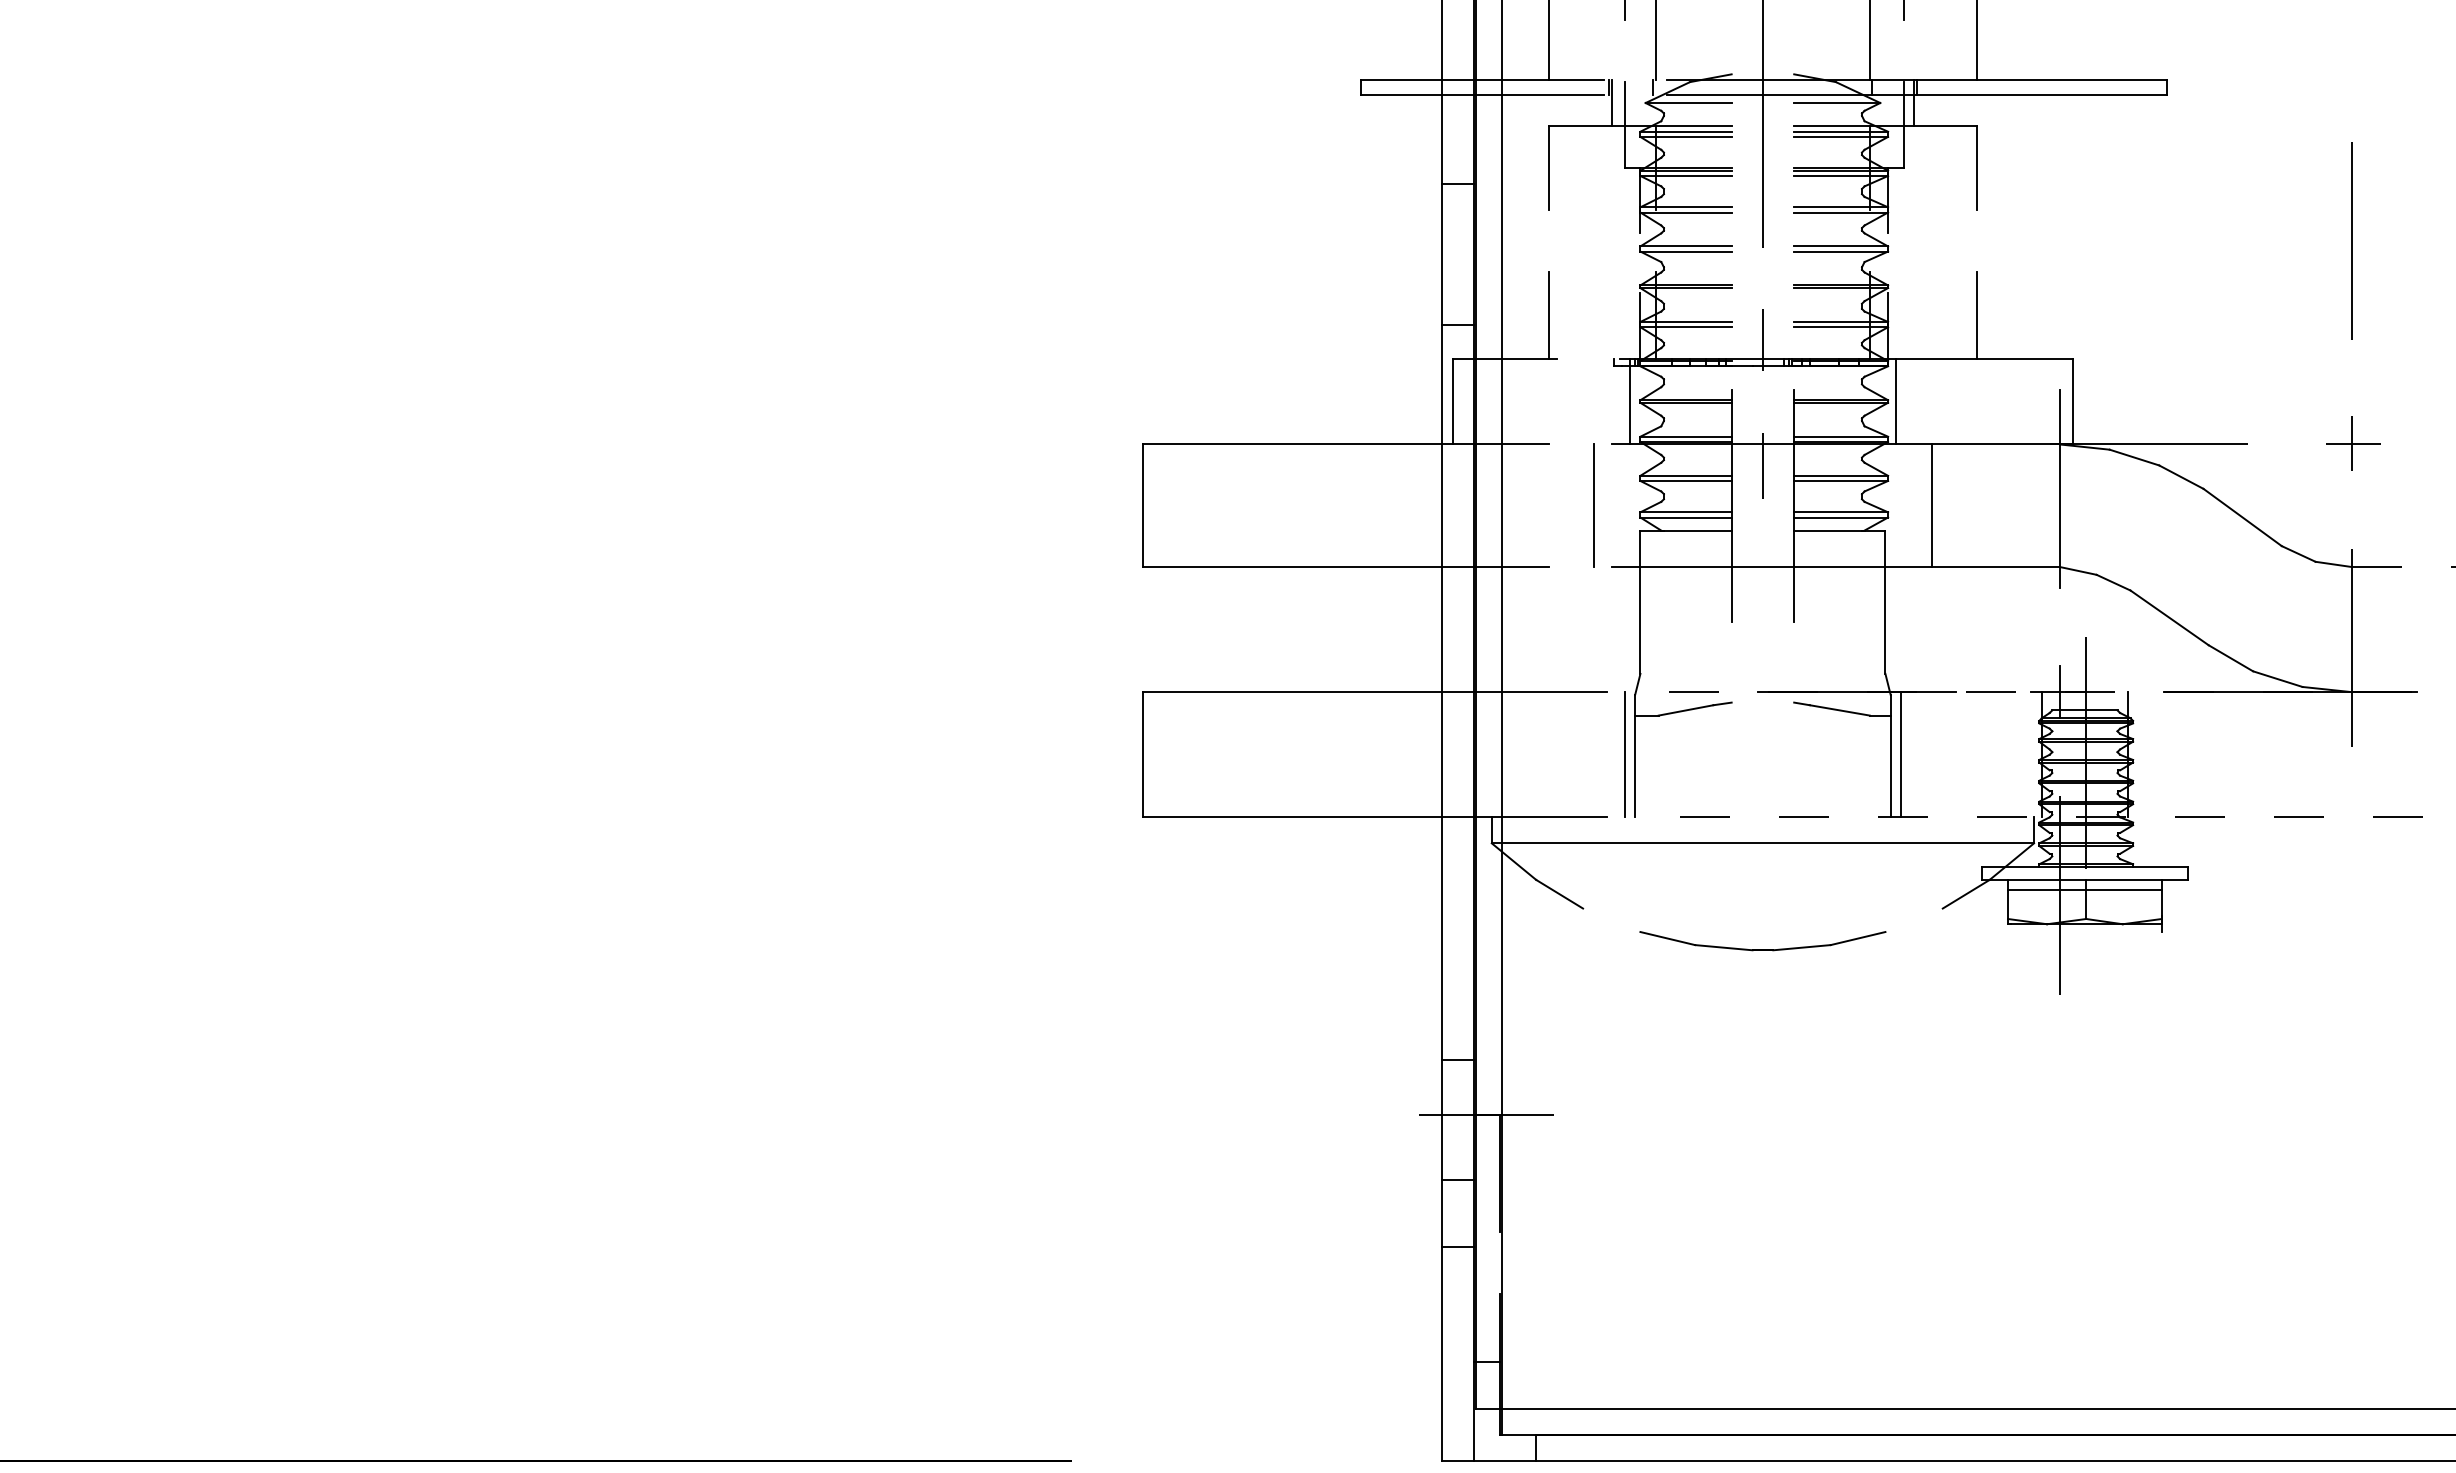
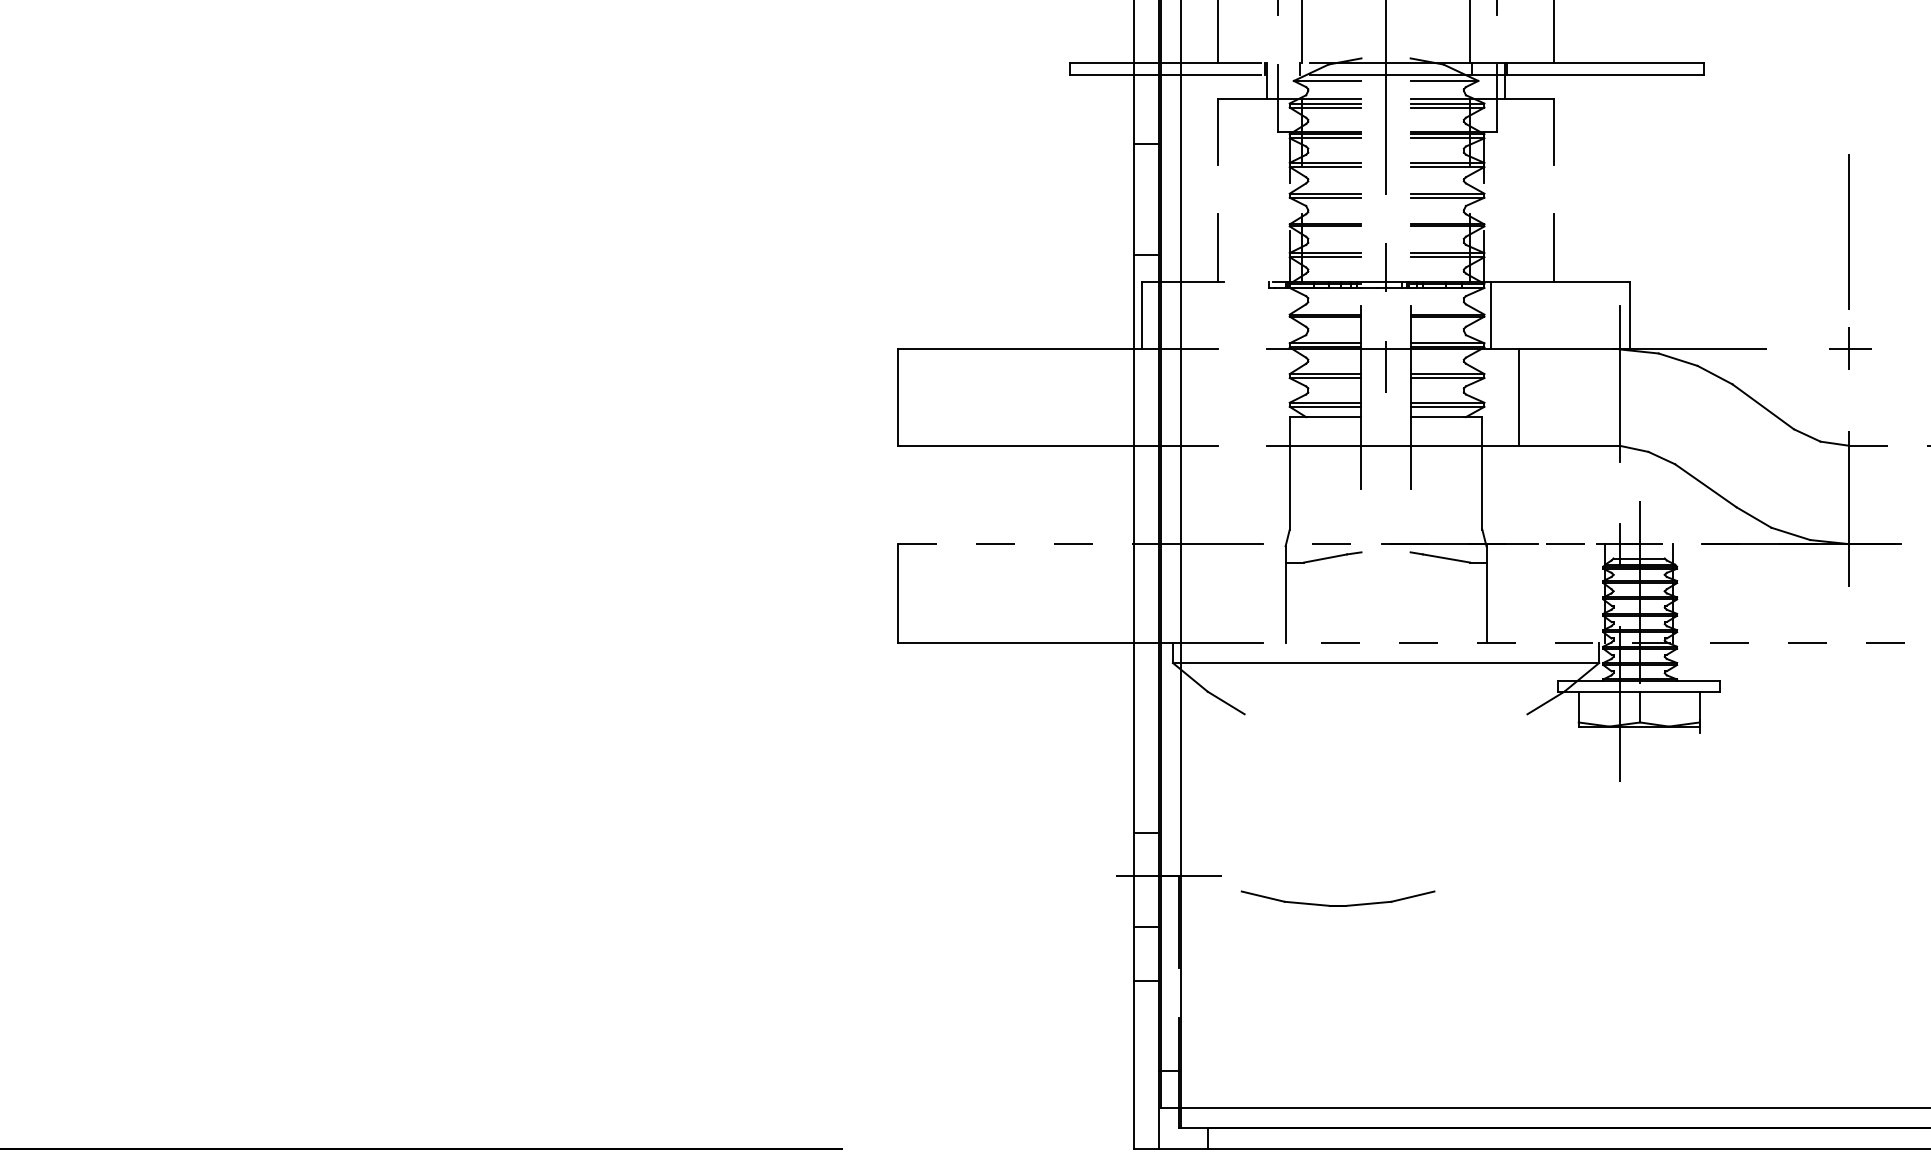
line: (2351, 240) -> (1848, 231), moved
line: (1629, 401) -> (1281, 315), removed
line: (1593, 505) -> (1252, 397), removed
line: (1292, 692) -> (1016, 544), solid -> dashed
line: (1624, 754) -> (1277, 593), removed
line: (1901, 754) -> (1495, 593), removed
line: (2084, 890) -> (1638, 700), removed
part: (1762, 949) -> (1337, 905), moved

